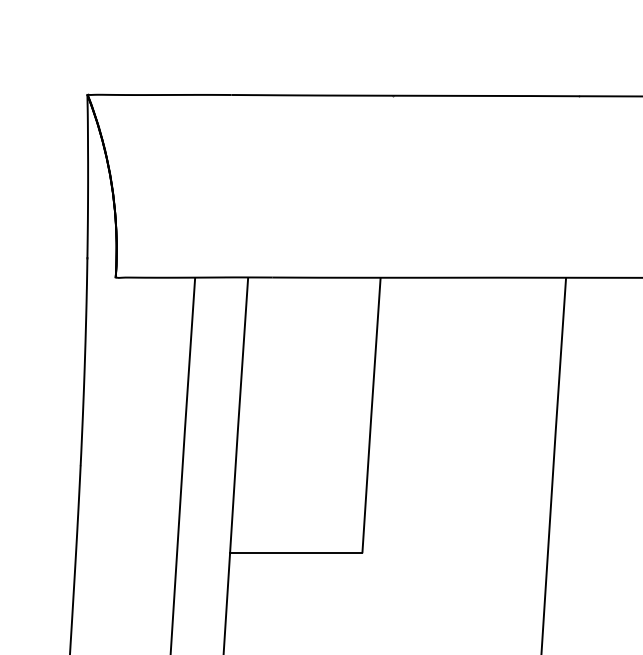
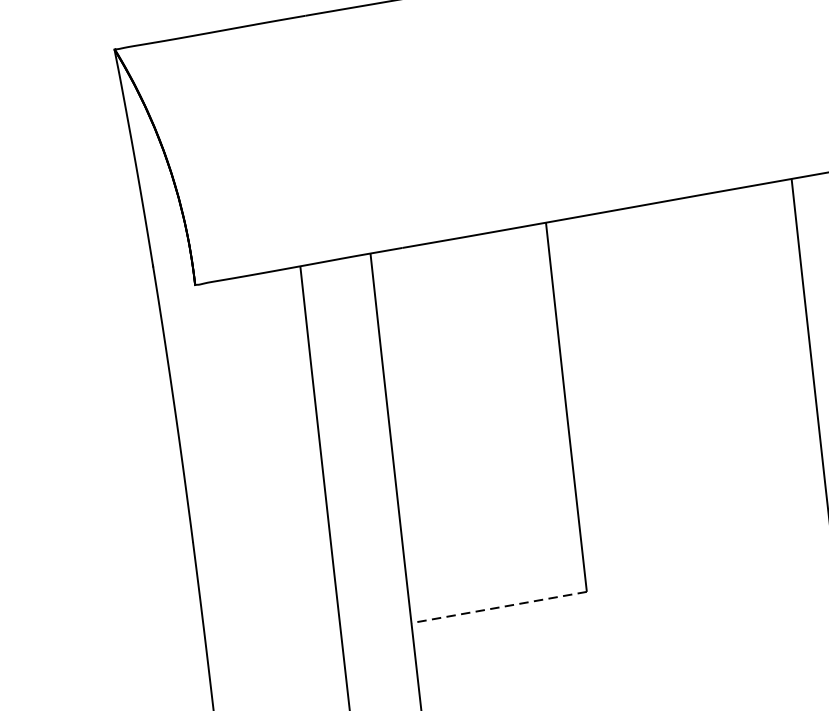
line: (295, 553) -> (498, 607), solid -> dashed

